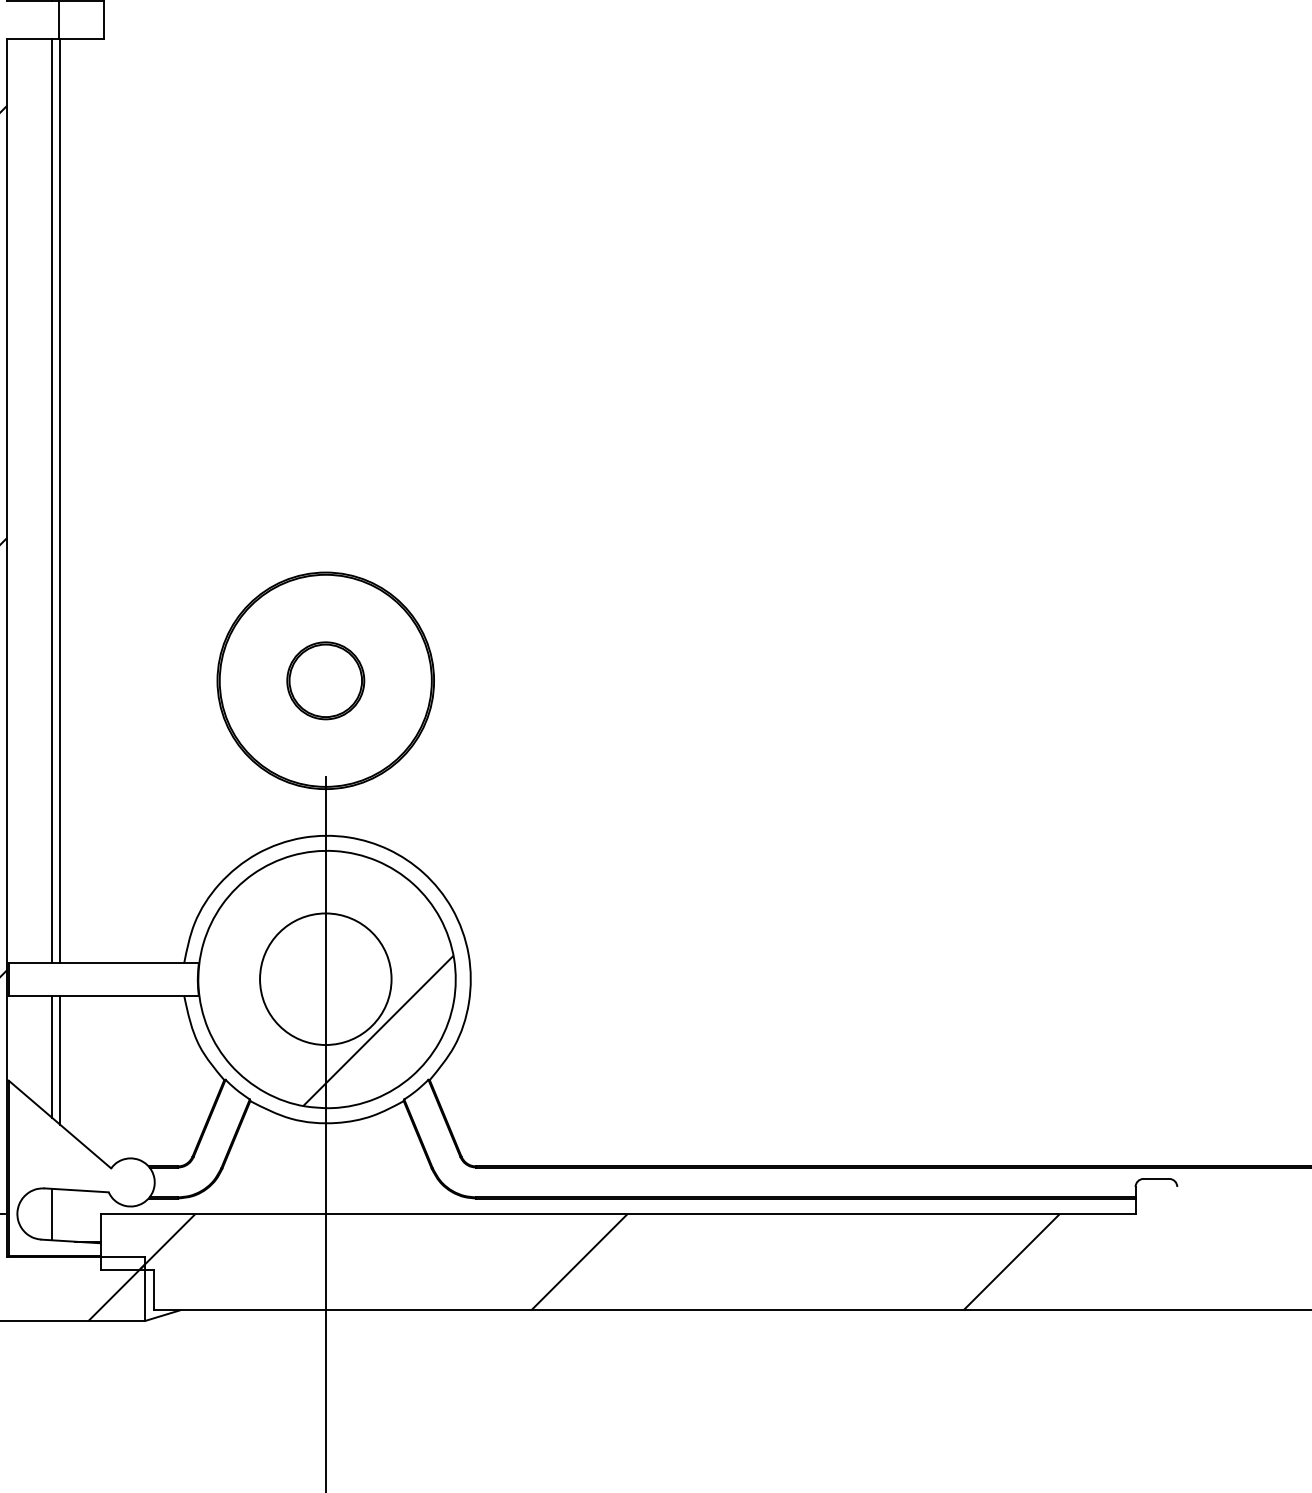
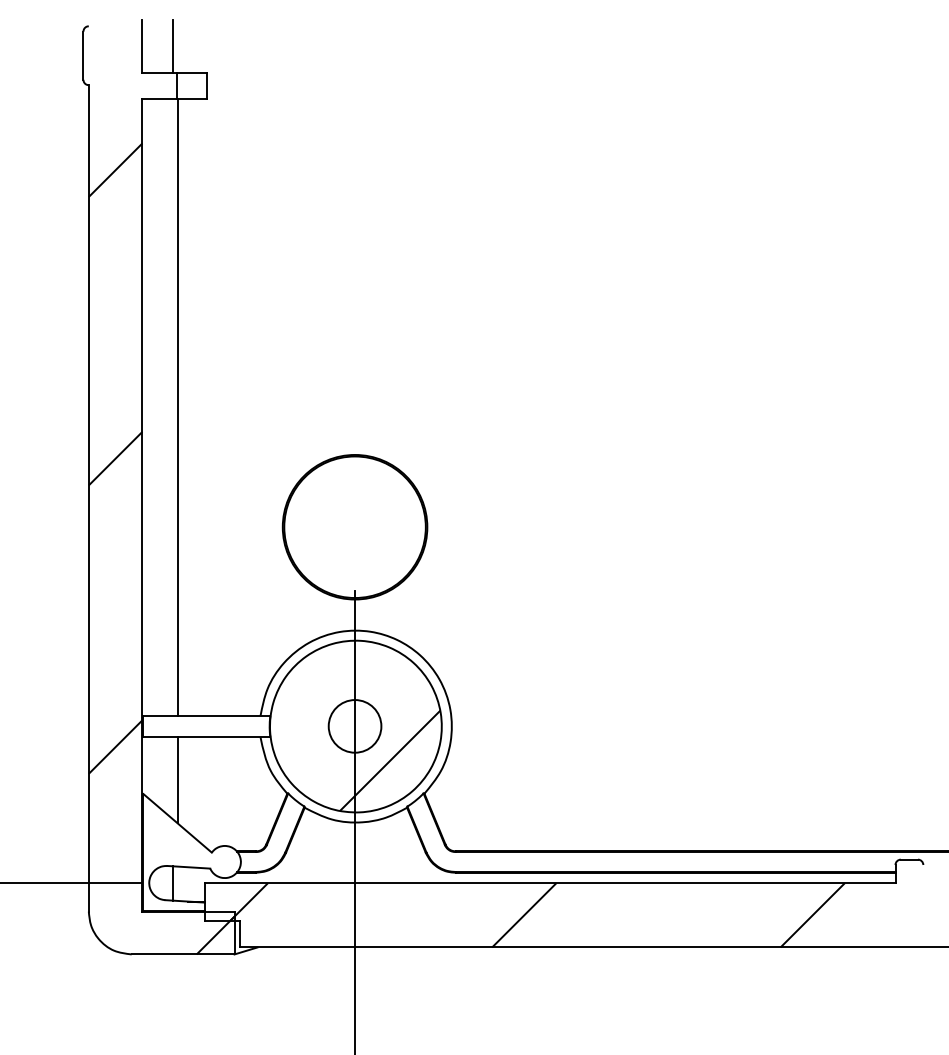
line: (52, 501) -> (172, 407), removed
part: (324, 679) -> (354, 526), removed
circle: (324, 979) -> (354, 726), size x0.6
line: (52, 1055) -> (172, 777), removed

